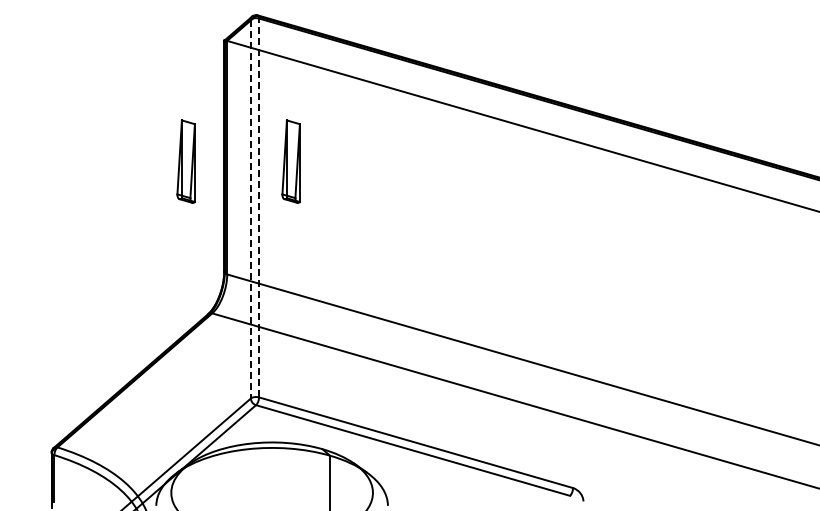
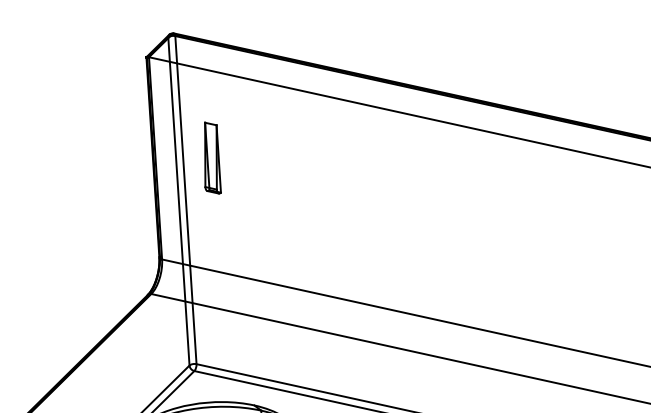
part: (185, 161) -> (119, 163), removed
line: (259, 207) -> (186, 199), dashed -> solid
line: (250, 209) -> (178, 201), dashed -> solid

